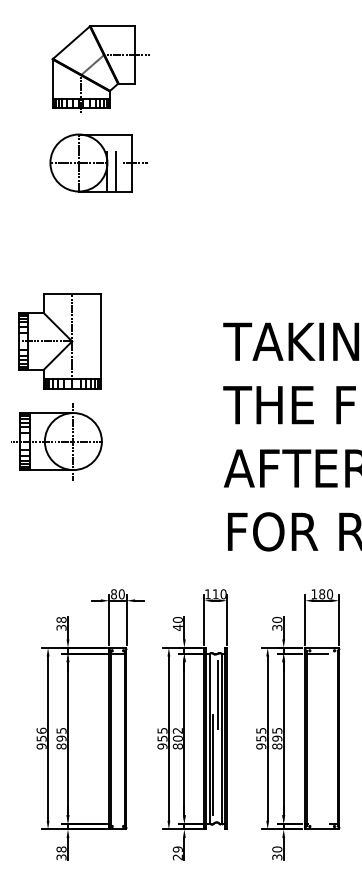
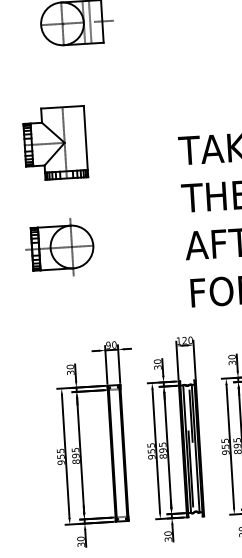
part: (59, 341) -> (55, 143), moved
part: (56, 441) -> (59, 247), moved
text: (113, 594) -> (108, 345), 80 -> 90
text: (215, 594) -> (184, 340), 110 -> 120
text: (61, 619) -> (70, 366), 38 -> 30
text: (177, 627) -> (157, 367), 40 -> 30
text: (41, 730) -> (60, 450), 956 -> 955
text: (177, 734) -> (162, 447), 802 -> 895
text: (61, 849) -> (80, 538), 38 -> 30
text: (177, 853) -> (167, 536), 29 -> 30

